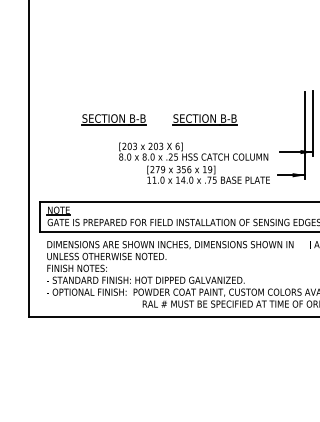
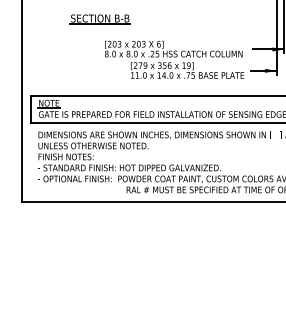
part: (204, 119) -> (183, 19), removed

